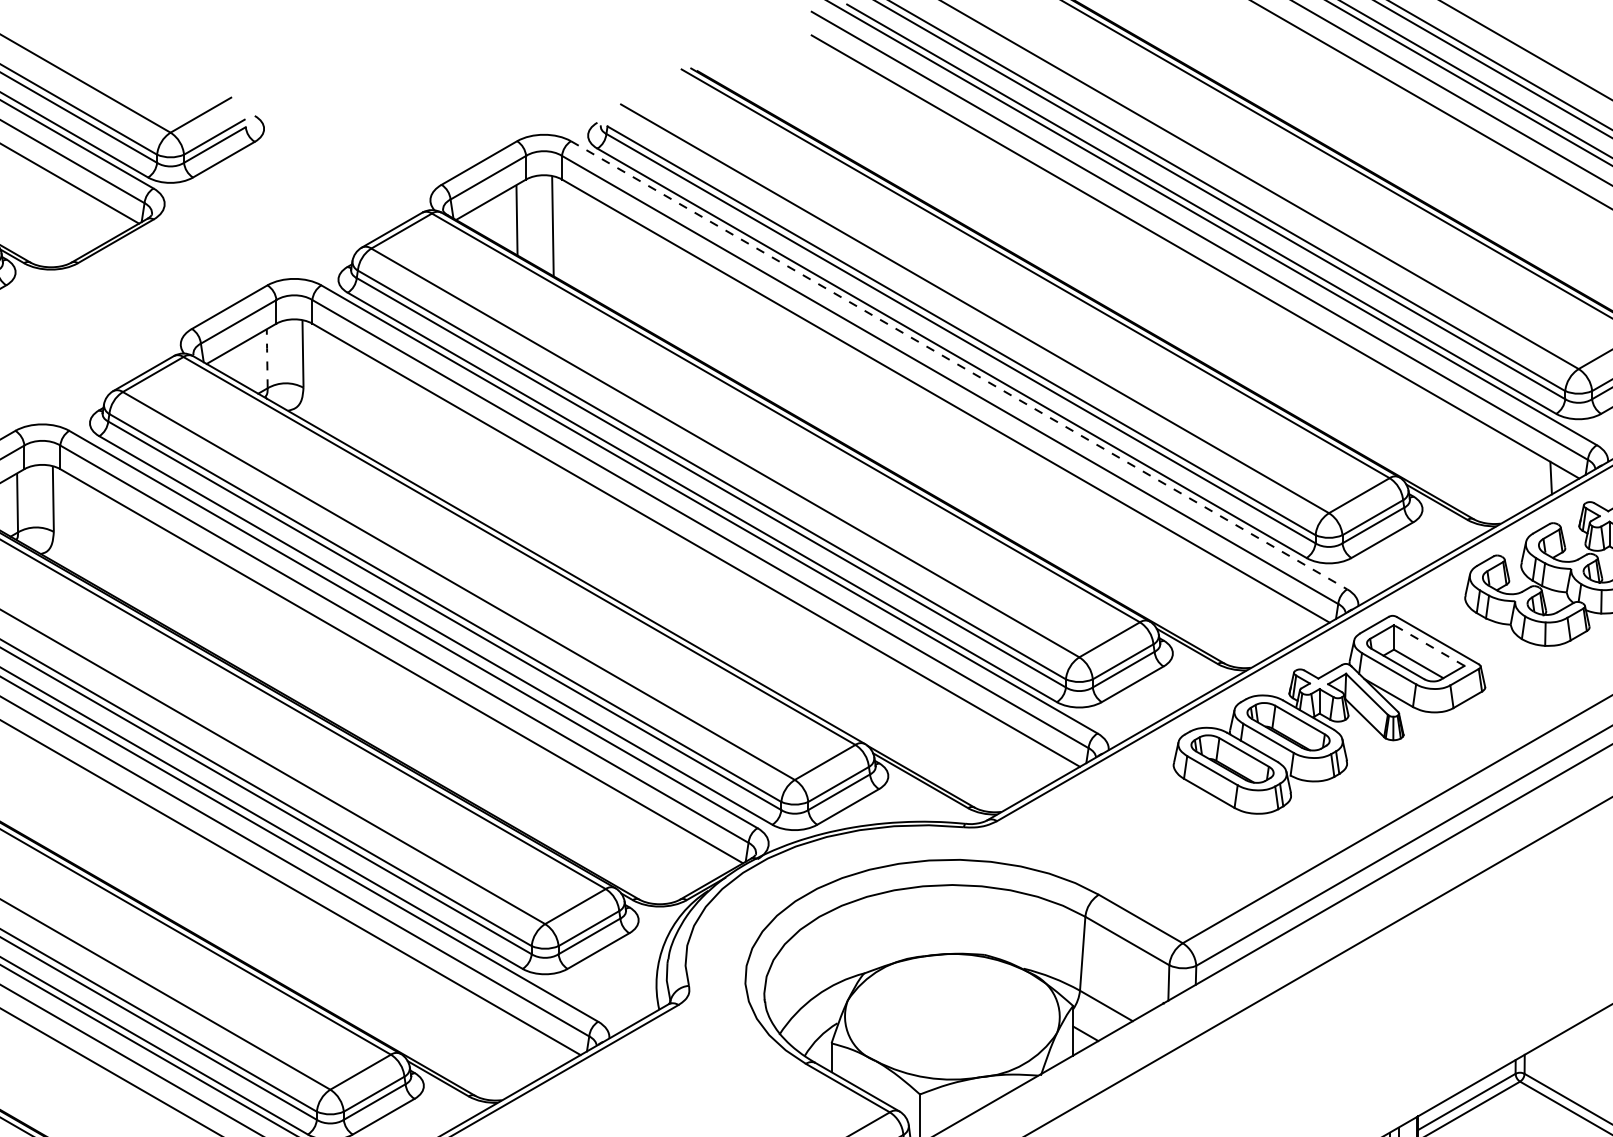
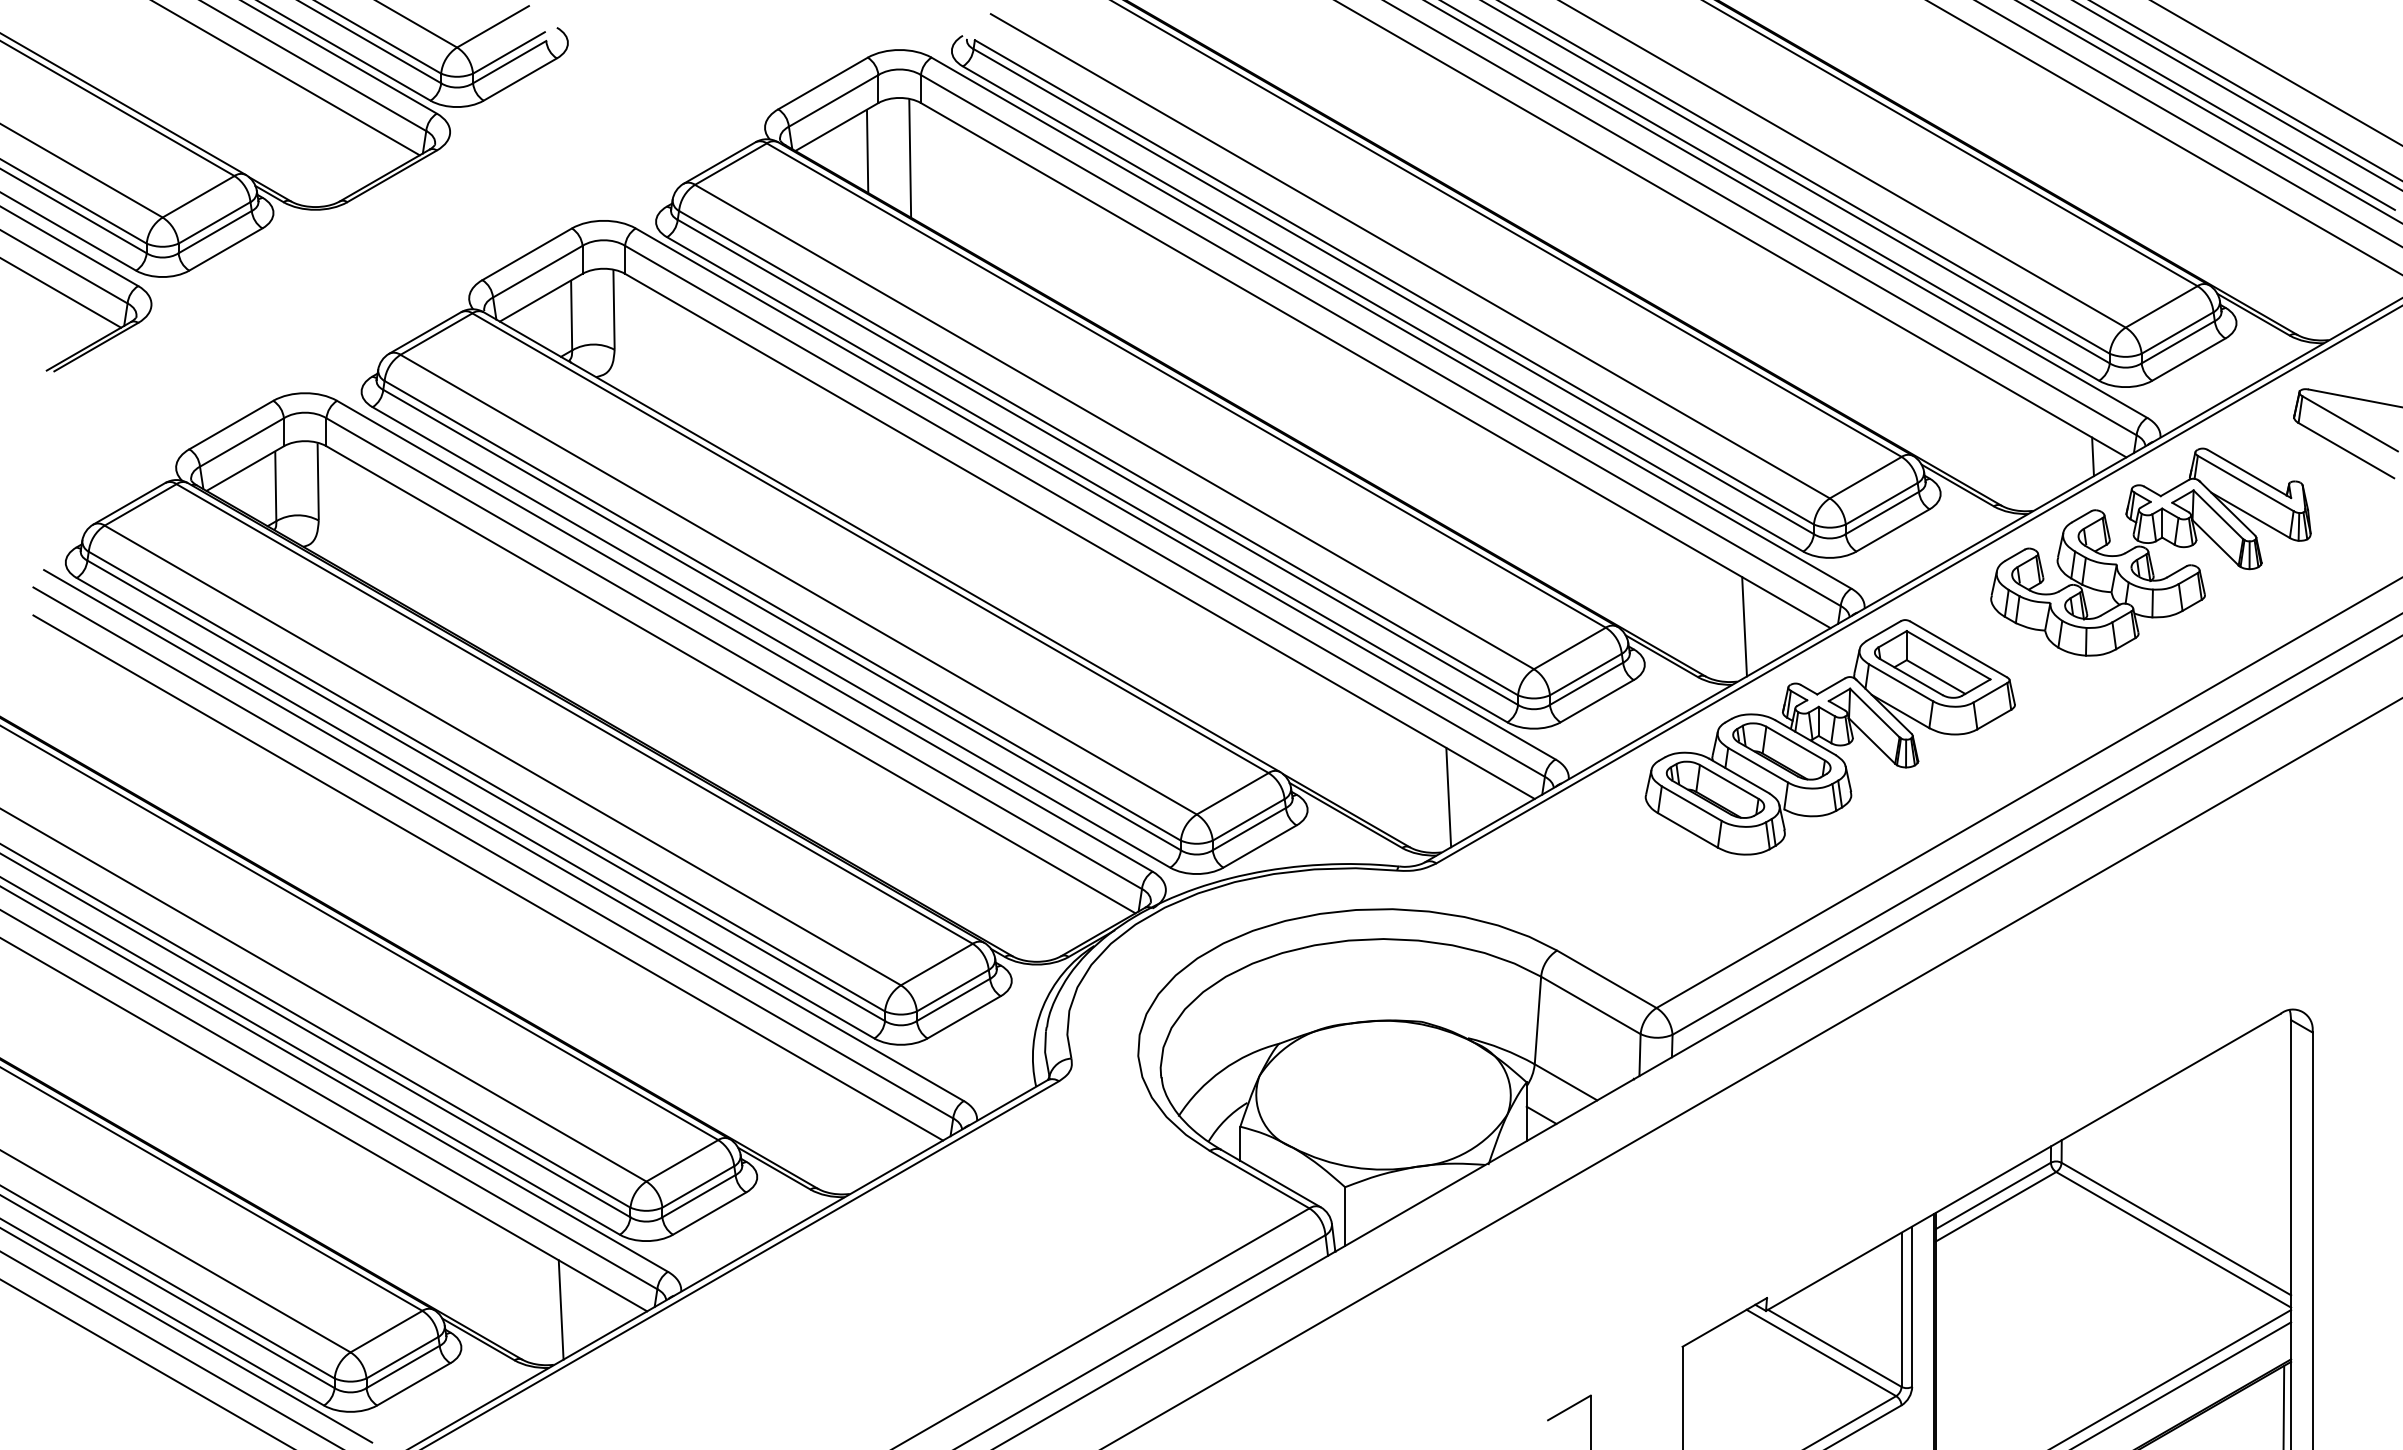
line: (267, 358) -> (571, 315), dashed -> solid
line: (959, 365) -> (1391, 323), dashed -> solid
line: (1257, 621) -> (1744, 626), added
line: (1429, 645) -> (1948, 655), dashed -> solid
line: (1007, 765) -> (1448, 797), added

